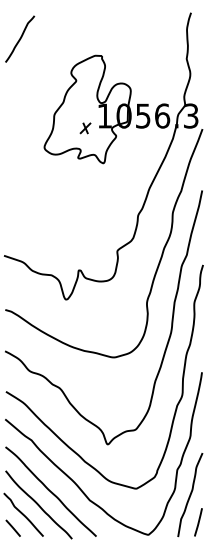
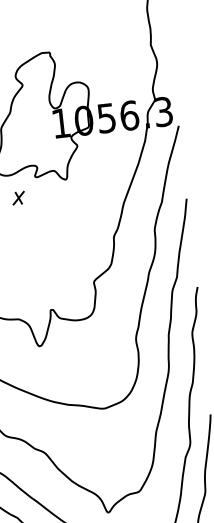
part: (85, 128) -> (18, 198), moved

